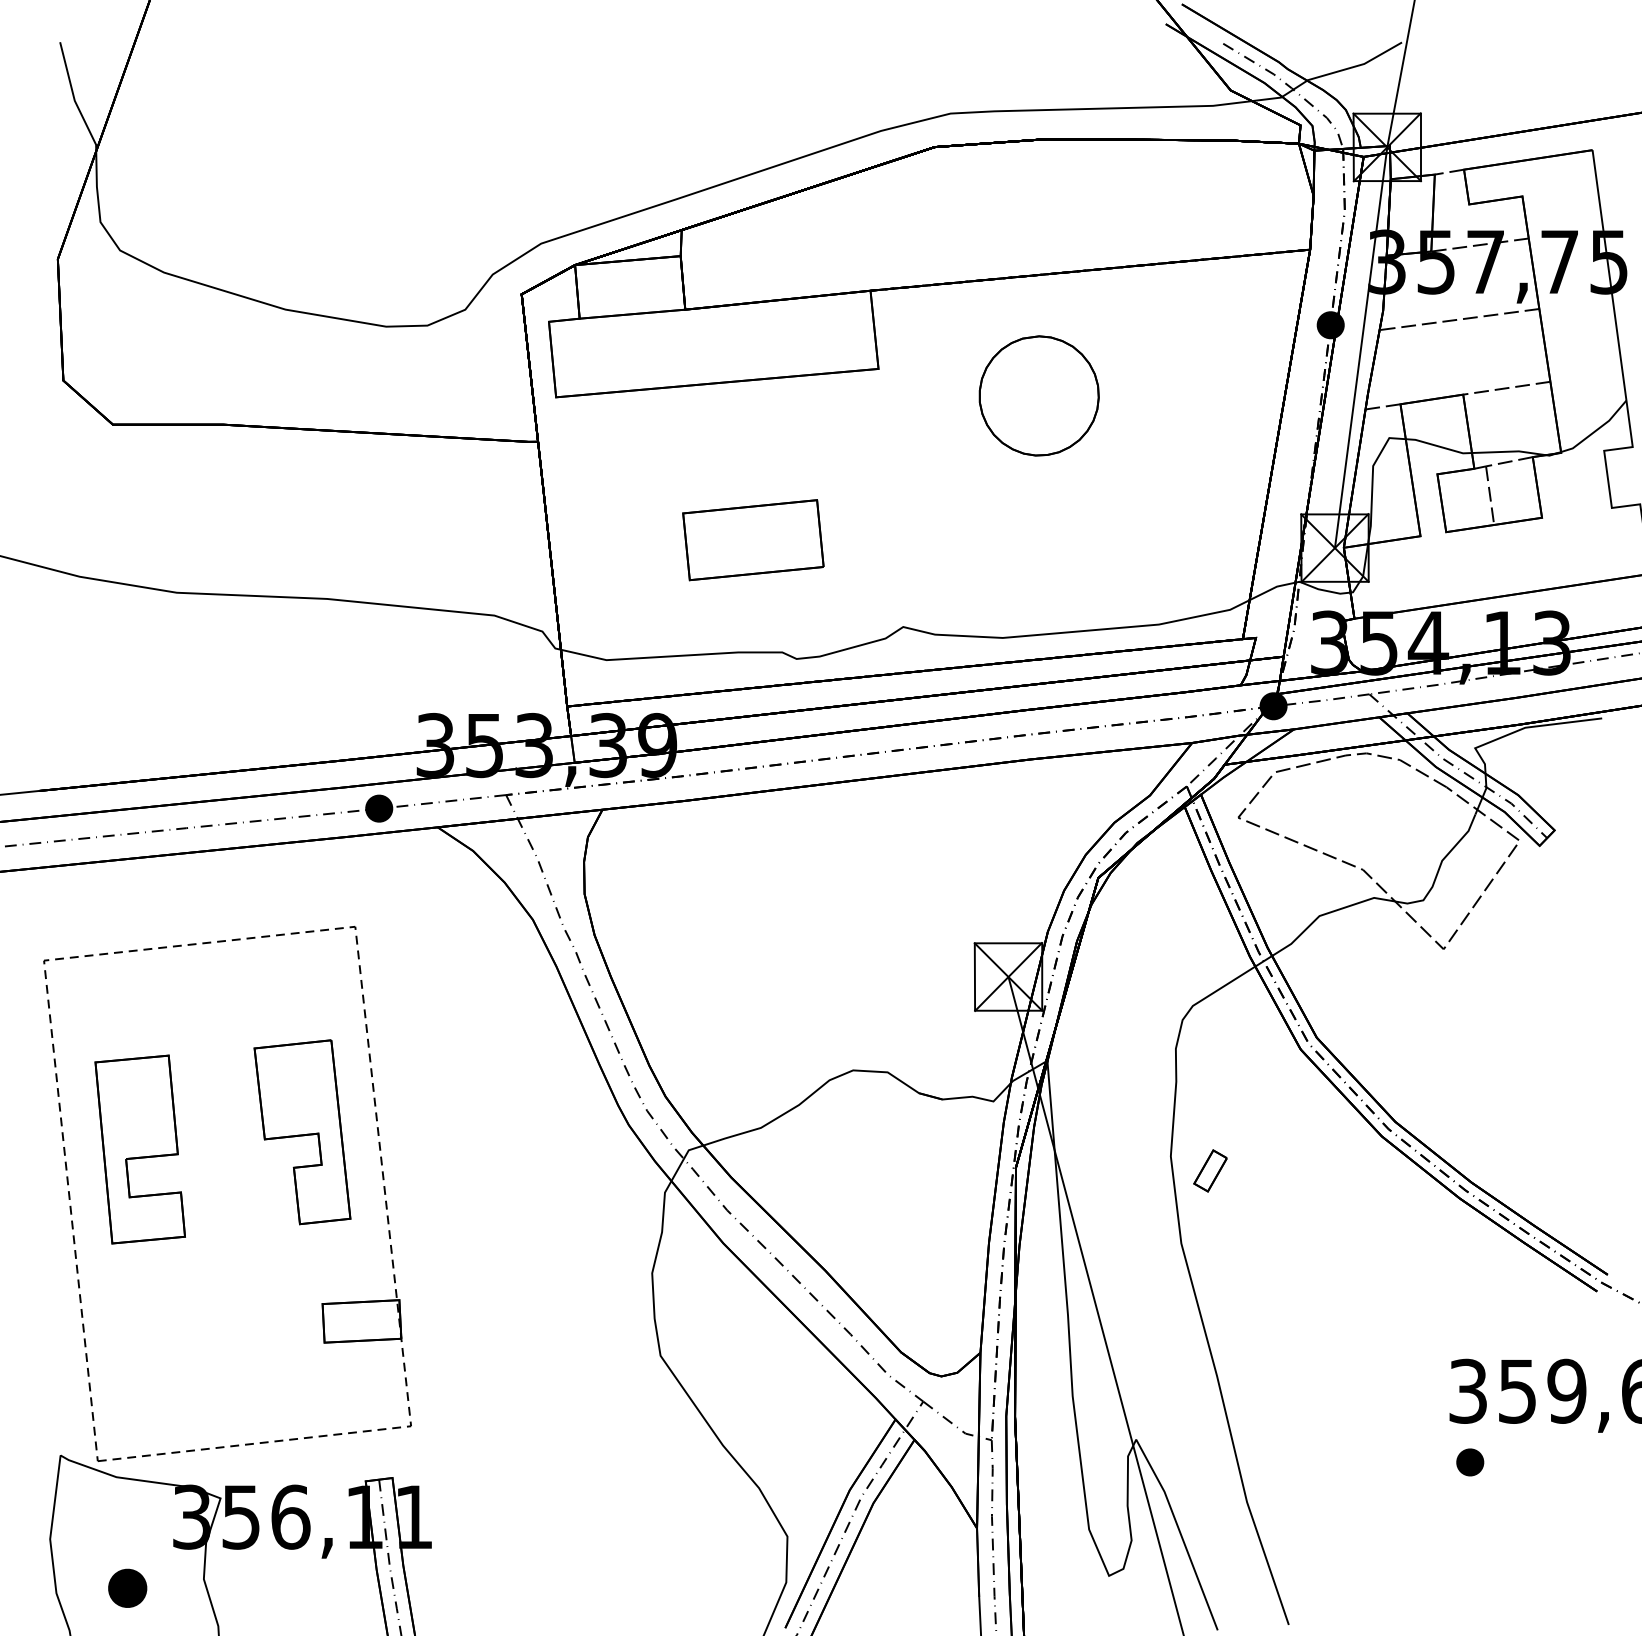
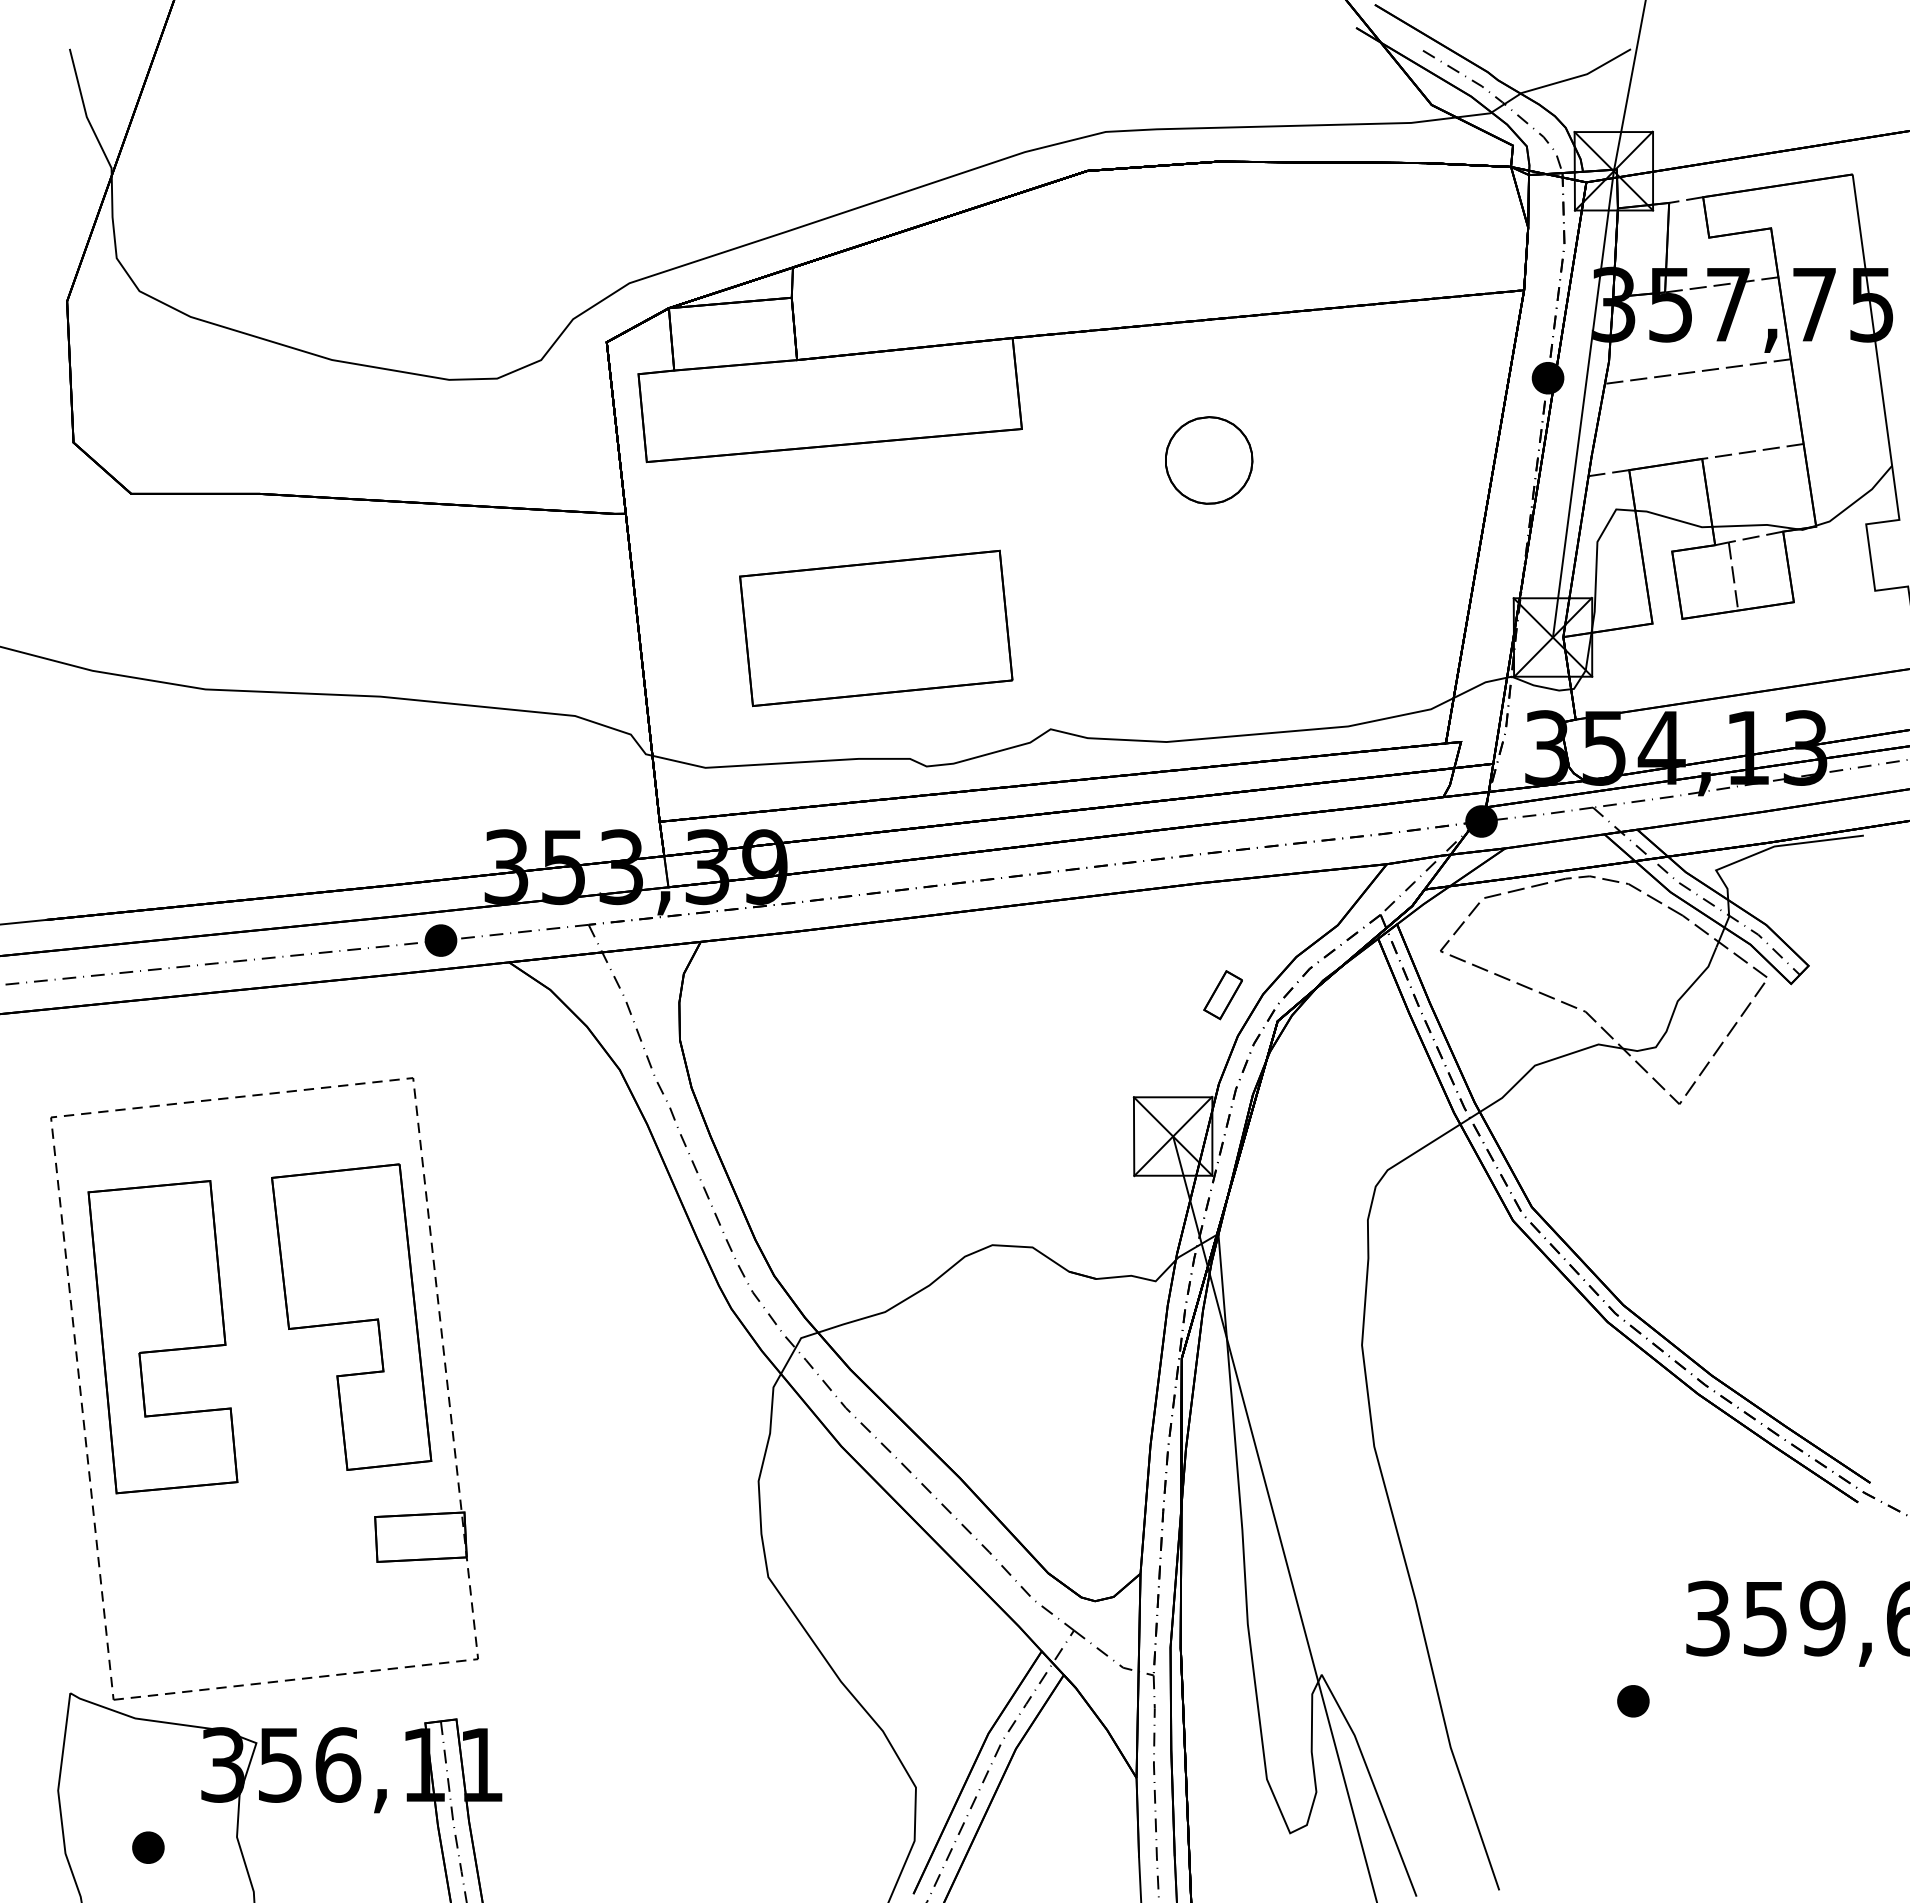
part: (1039, 395) -> (1209, 460), size x0.62
part: (753, 539) -> (876, 627), size x1.67
part: (302, 1131) -> (351, 1316), size x1.43
part: (139, 1149) -> (162, 1337), size x1.43
part: (1209, 1171) -> (1222, 995), moved
part: (1470, 1462) -> (1633, 1701), moved
part: (127, 1588) -> (148, 1847), size x0.71

